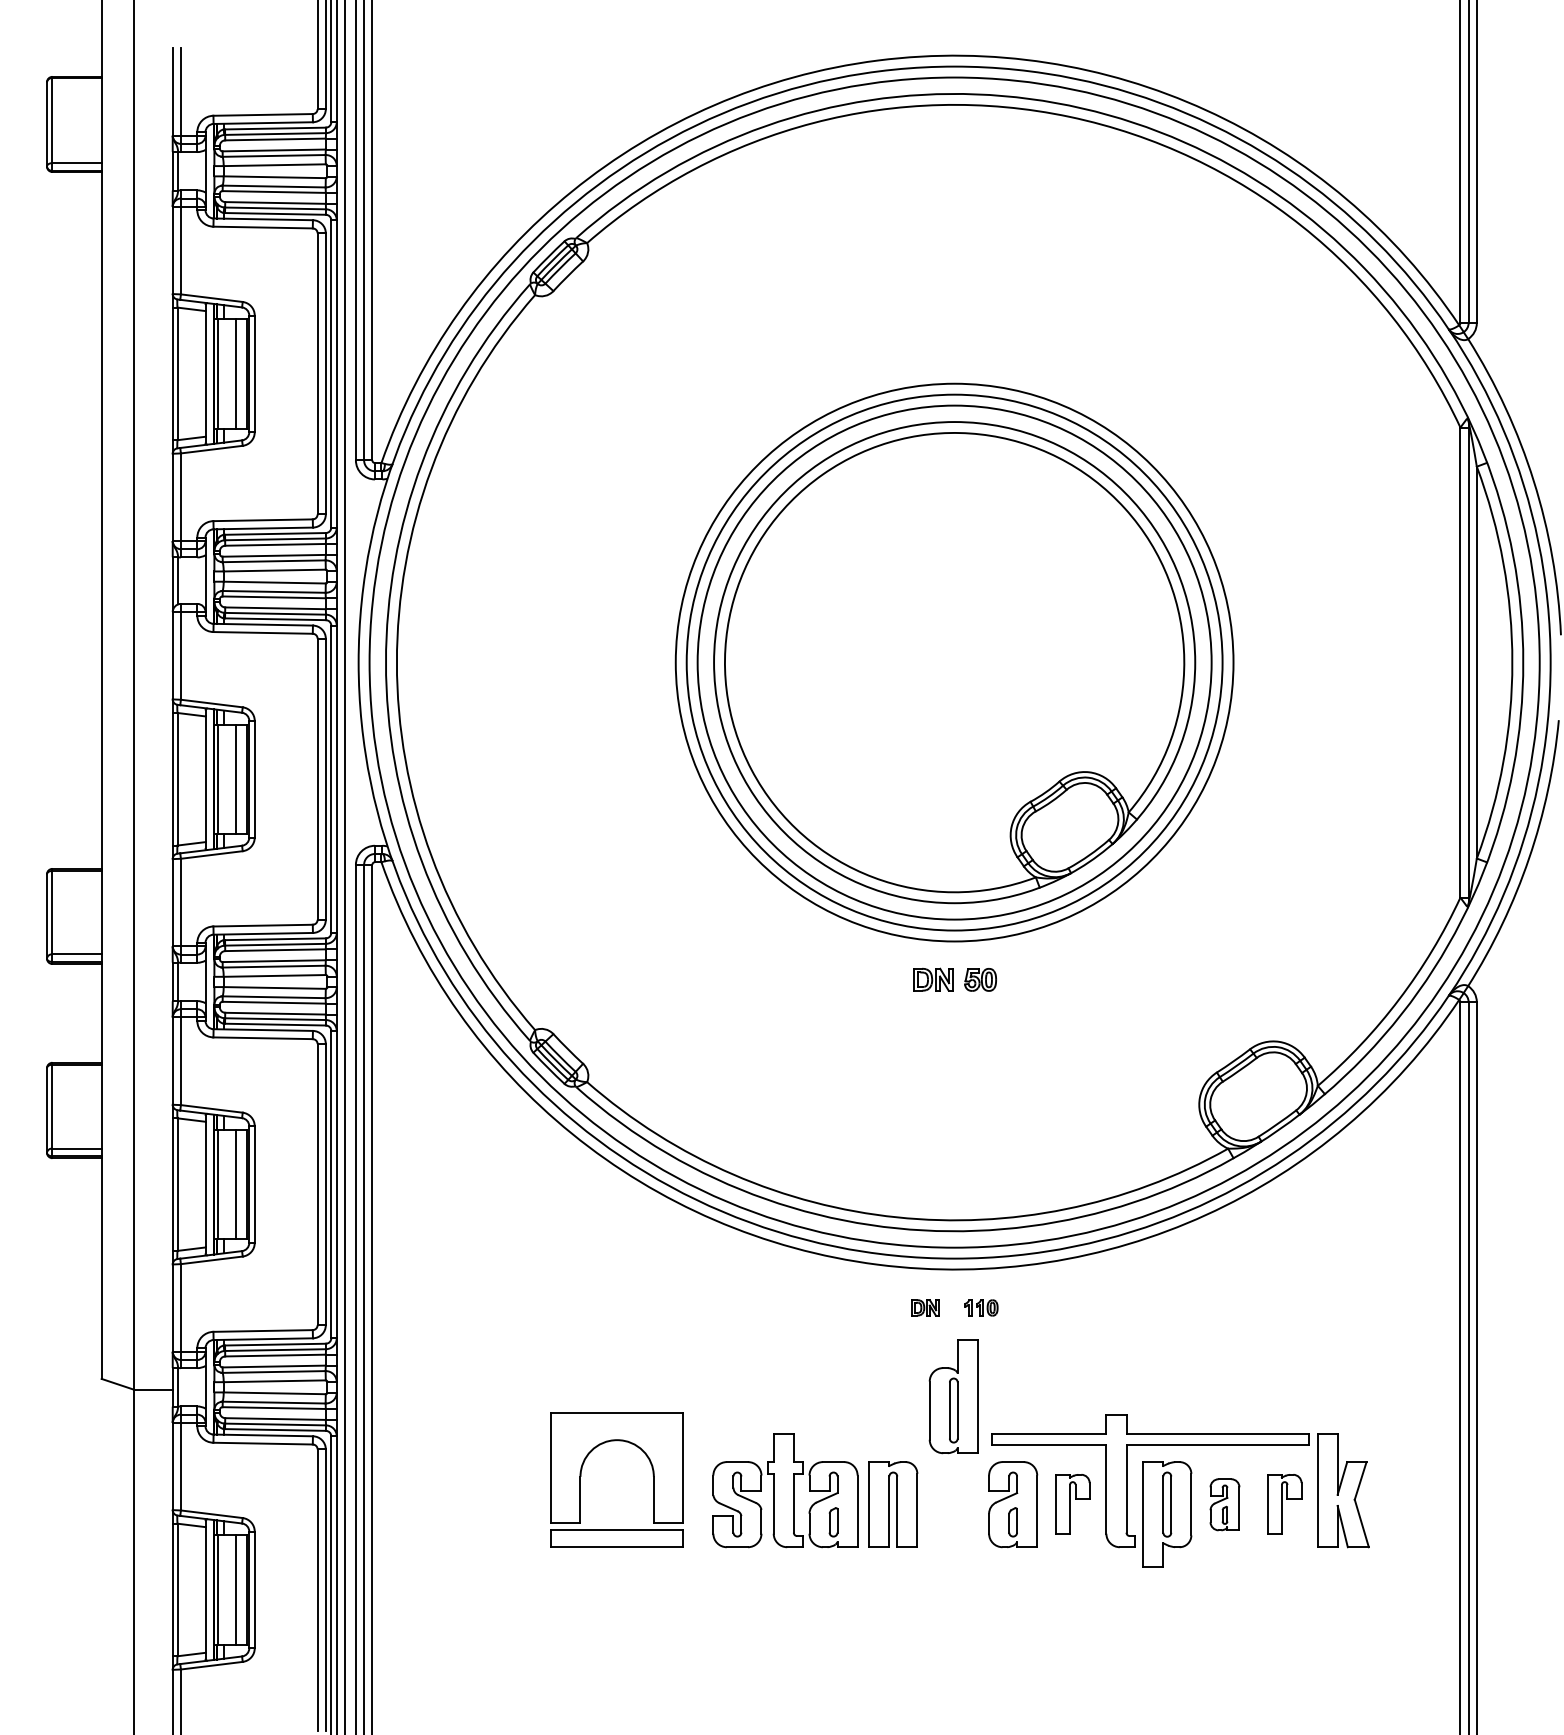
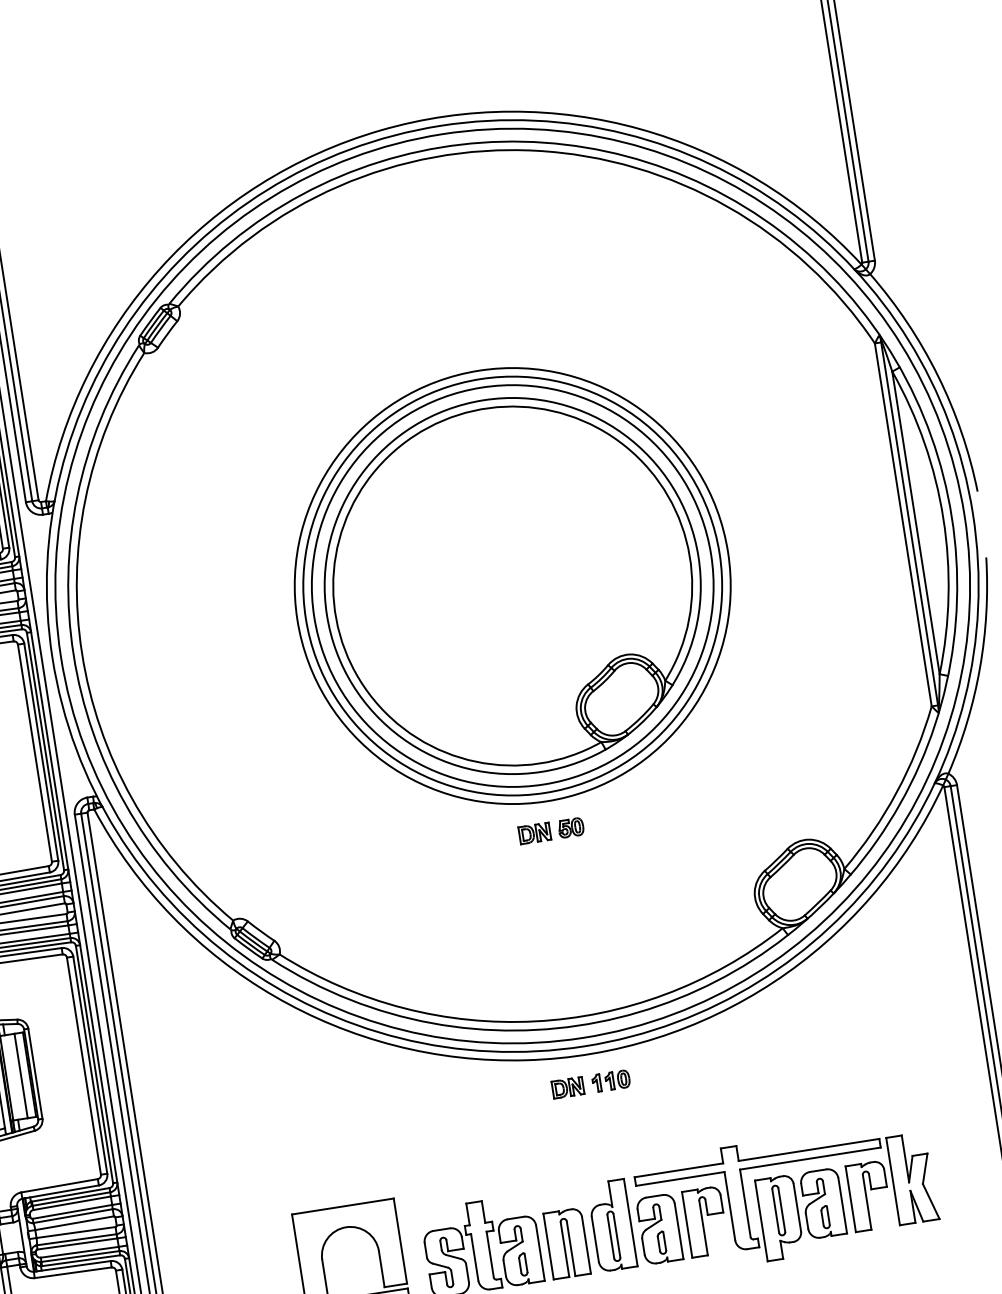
part: (925, 1307) -> (568, 1087), size x1.43
part: (981, 1307) -> (611, 1080), size x1.43
part: (953, 1396) -> (611, 1225), moved
part: (1072, 1504) -> (705, 1221), size x1.43
part: (1224, 1504) -> (822, 1203), size x1.67
part: (1284, 1504) -> (869, 1196), size x1.43

